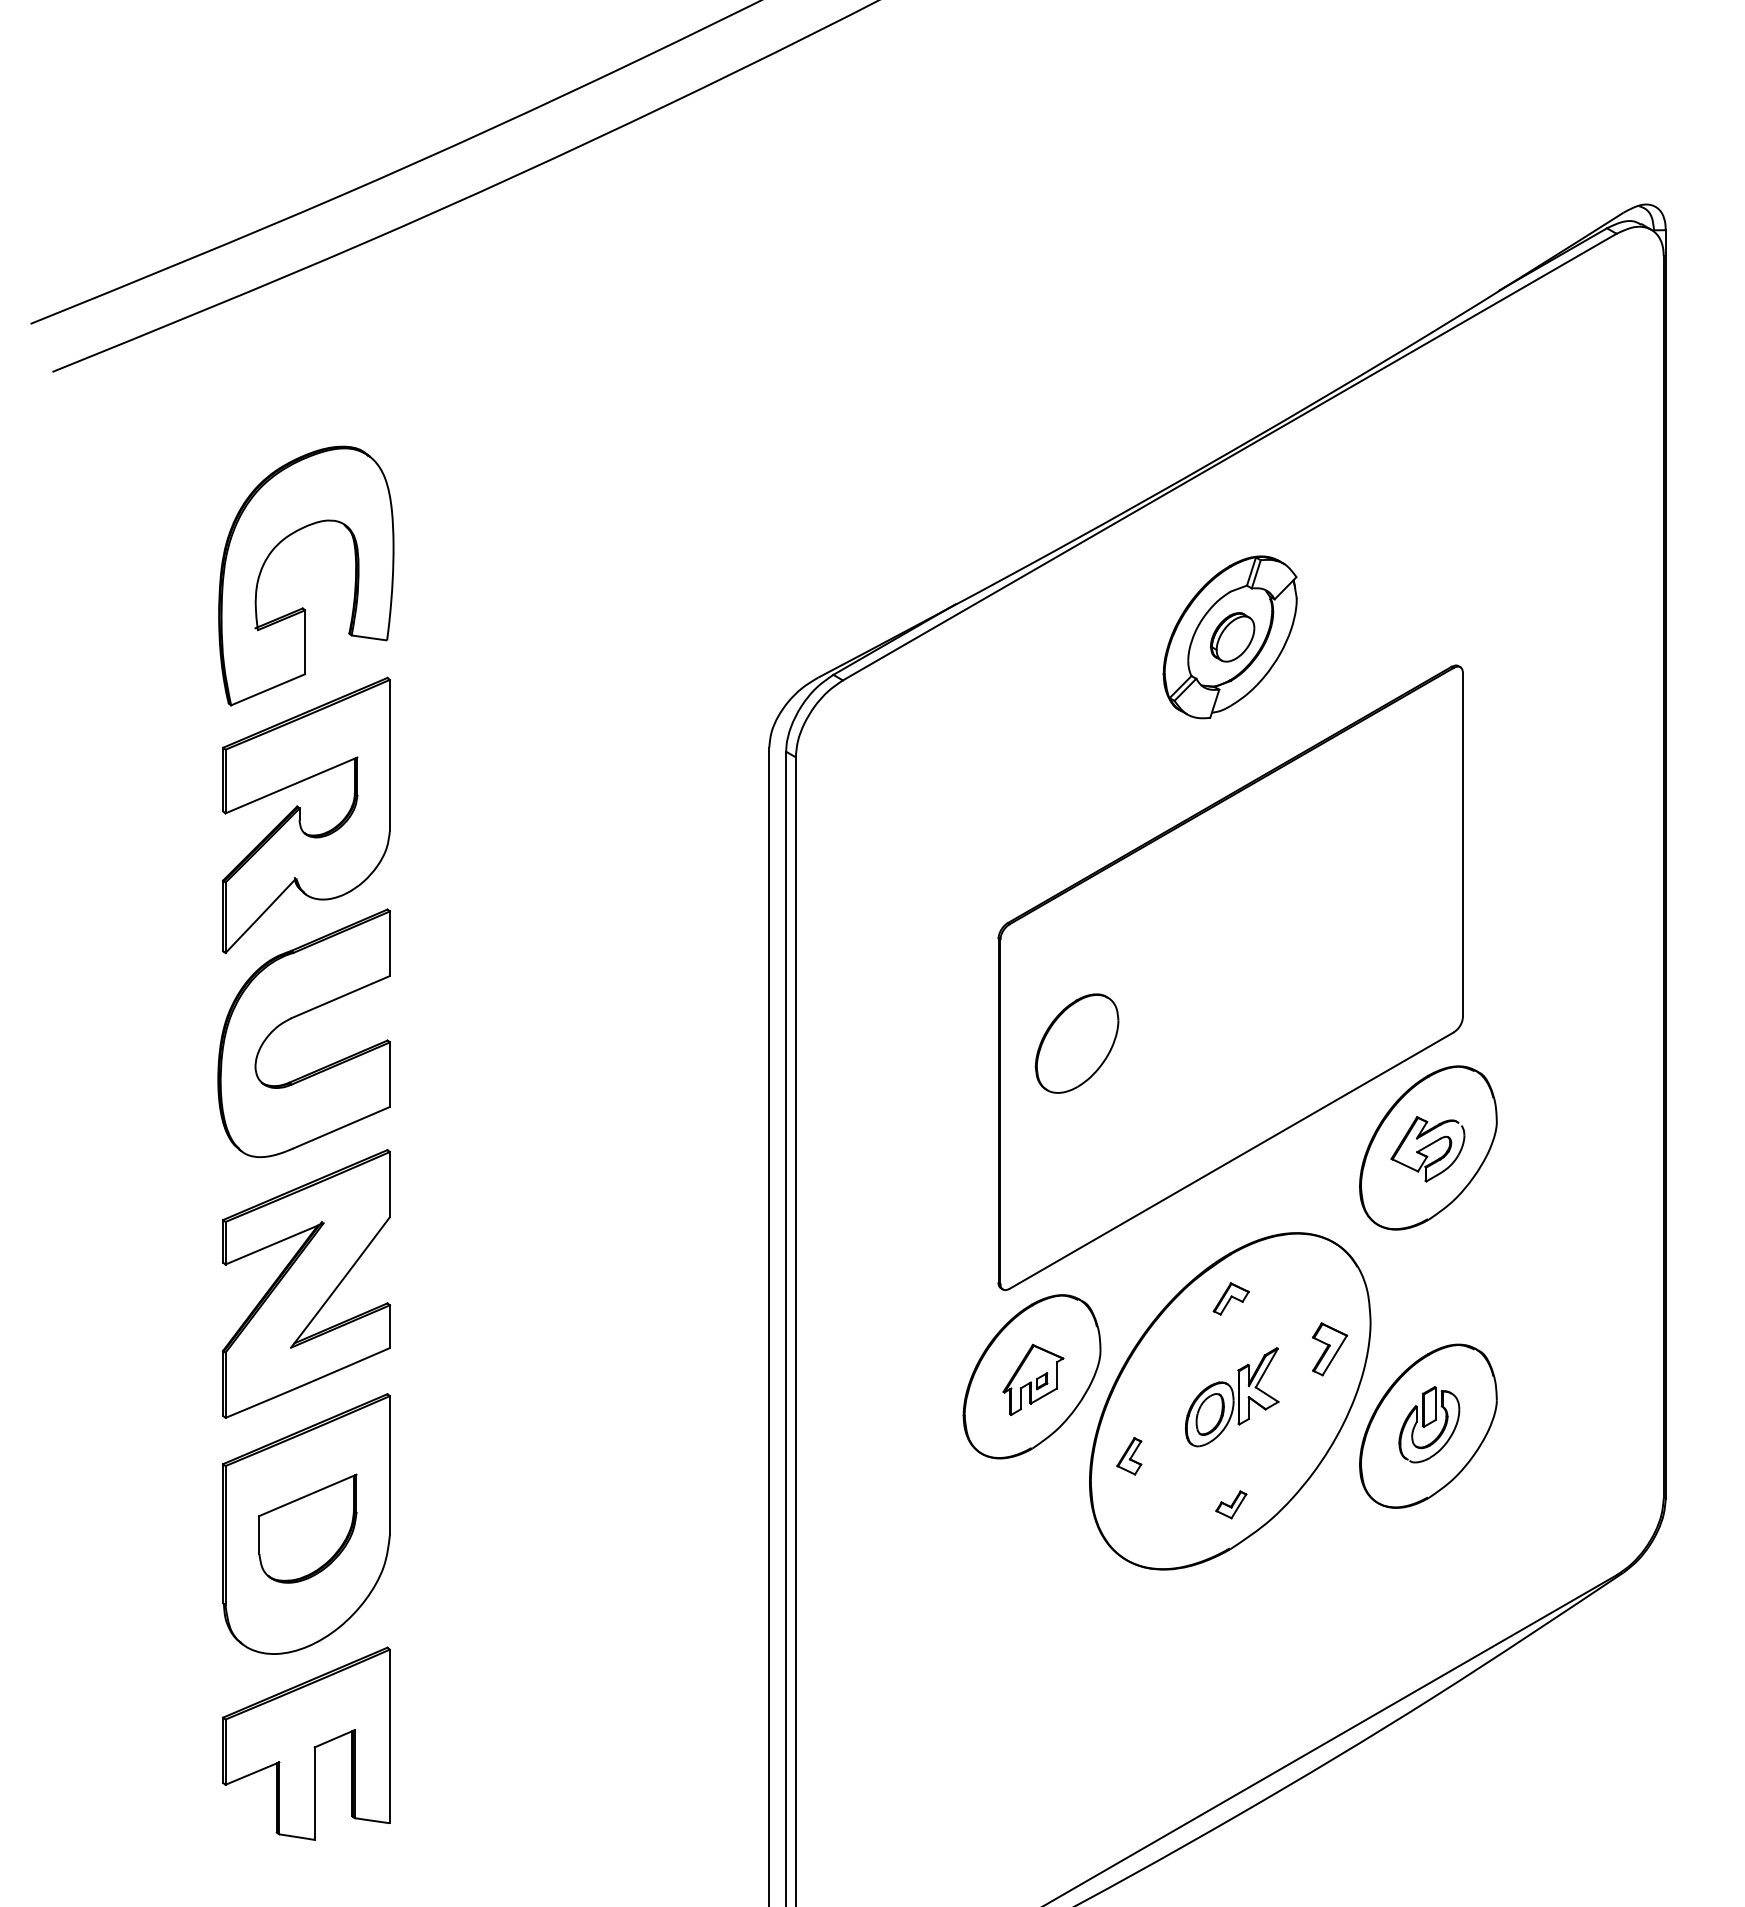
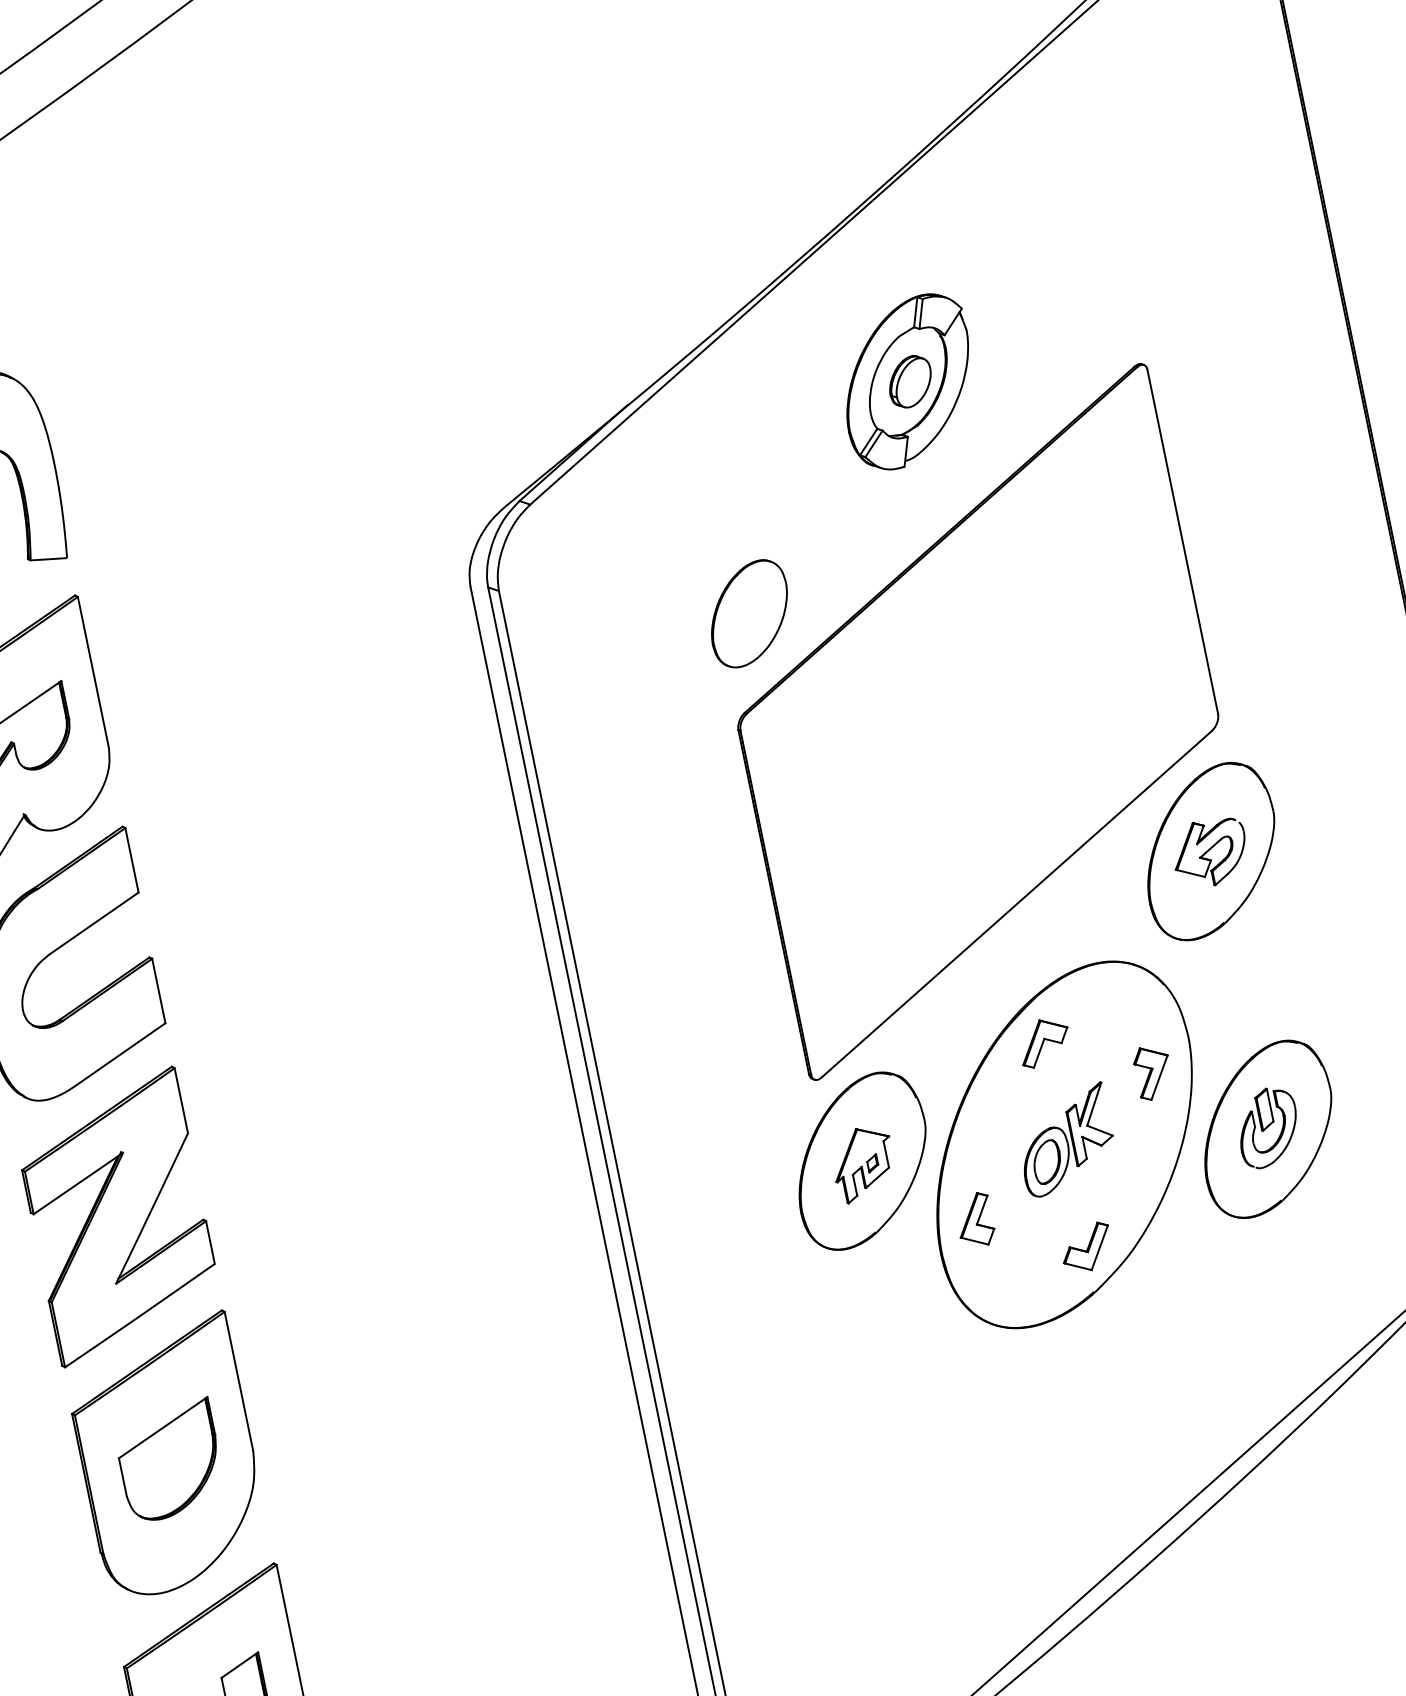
part: (1076, 1043) -> (748, 613), moved
part: (1231, 1298) -> (1044, 1041), size x1.43
part: (1129, 1456) -> (975, 1220), size x1.43
part: (1231, 1504) -> (1086, 1247), size x1.67

